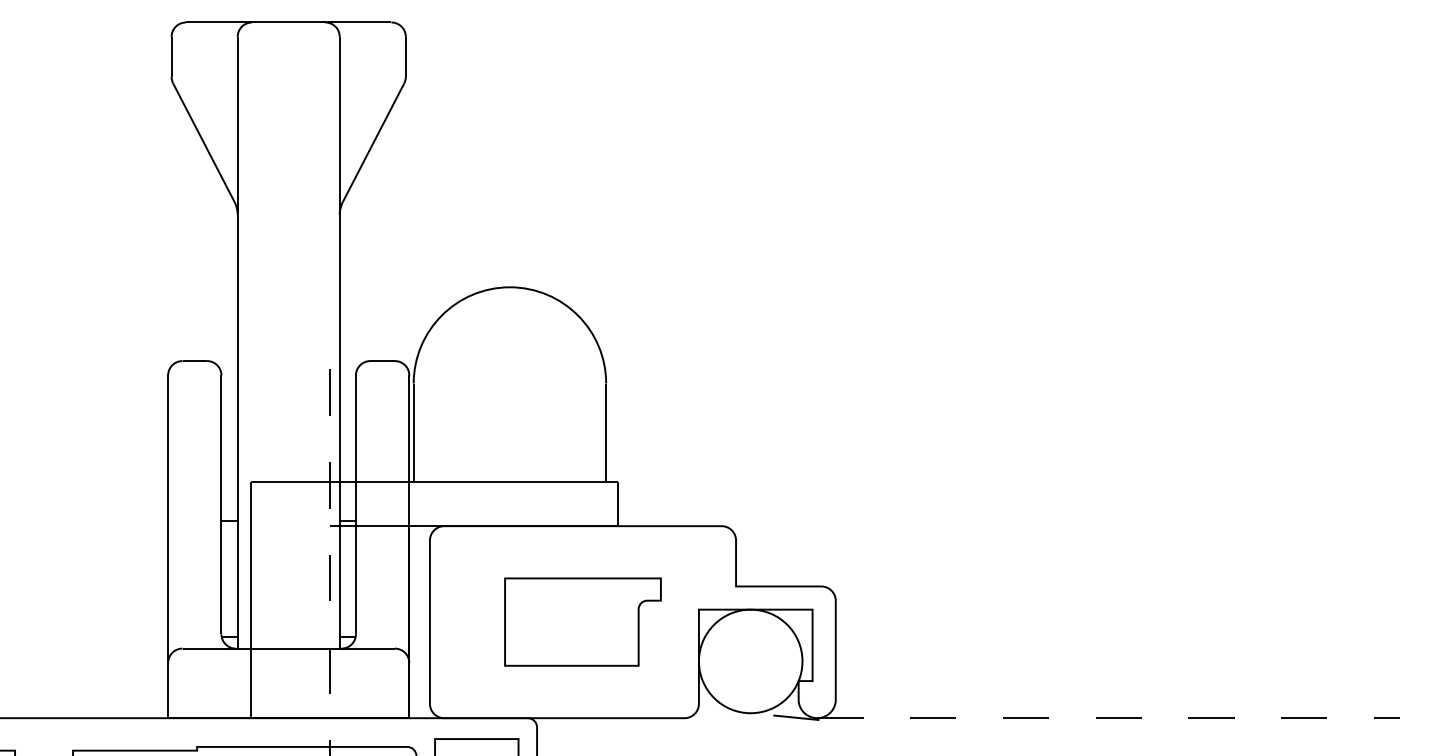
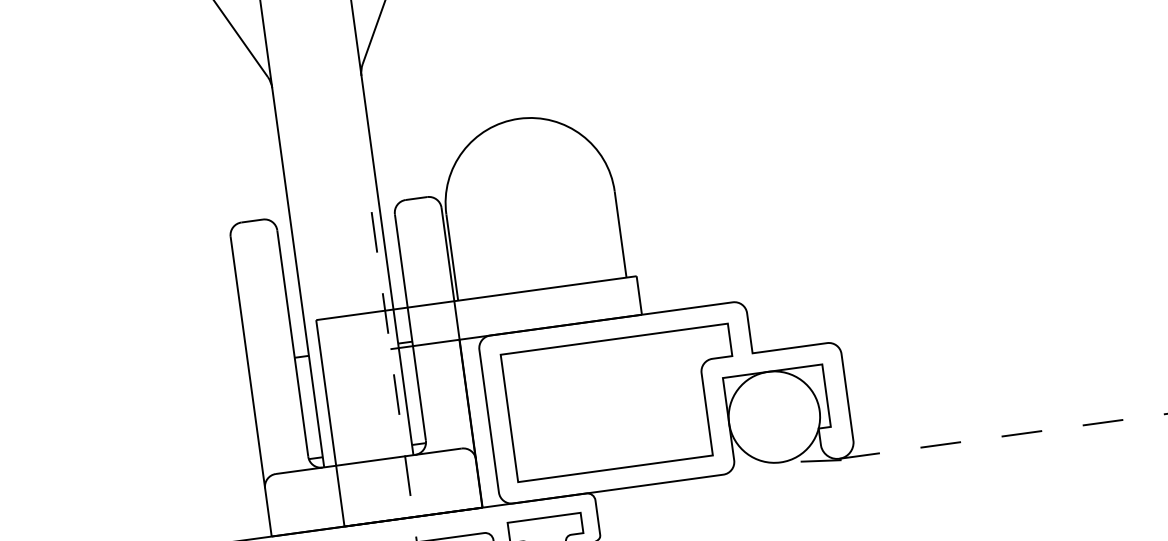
part: (582, 621) -> (622, 402), size x1.67

